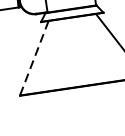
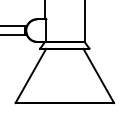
line: (33, 59) -> (30, 76), dashed -> solid

